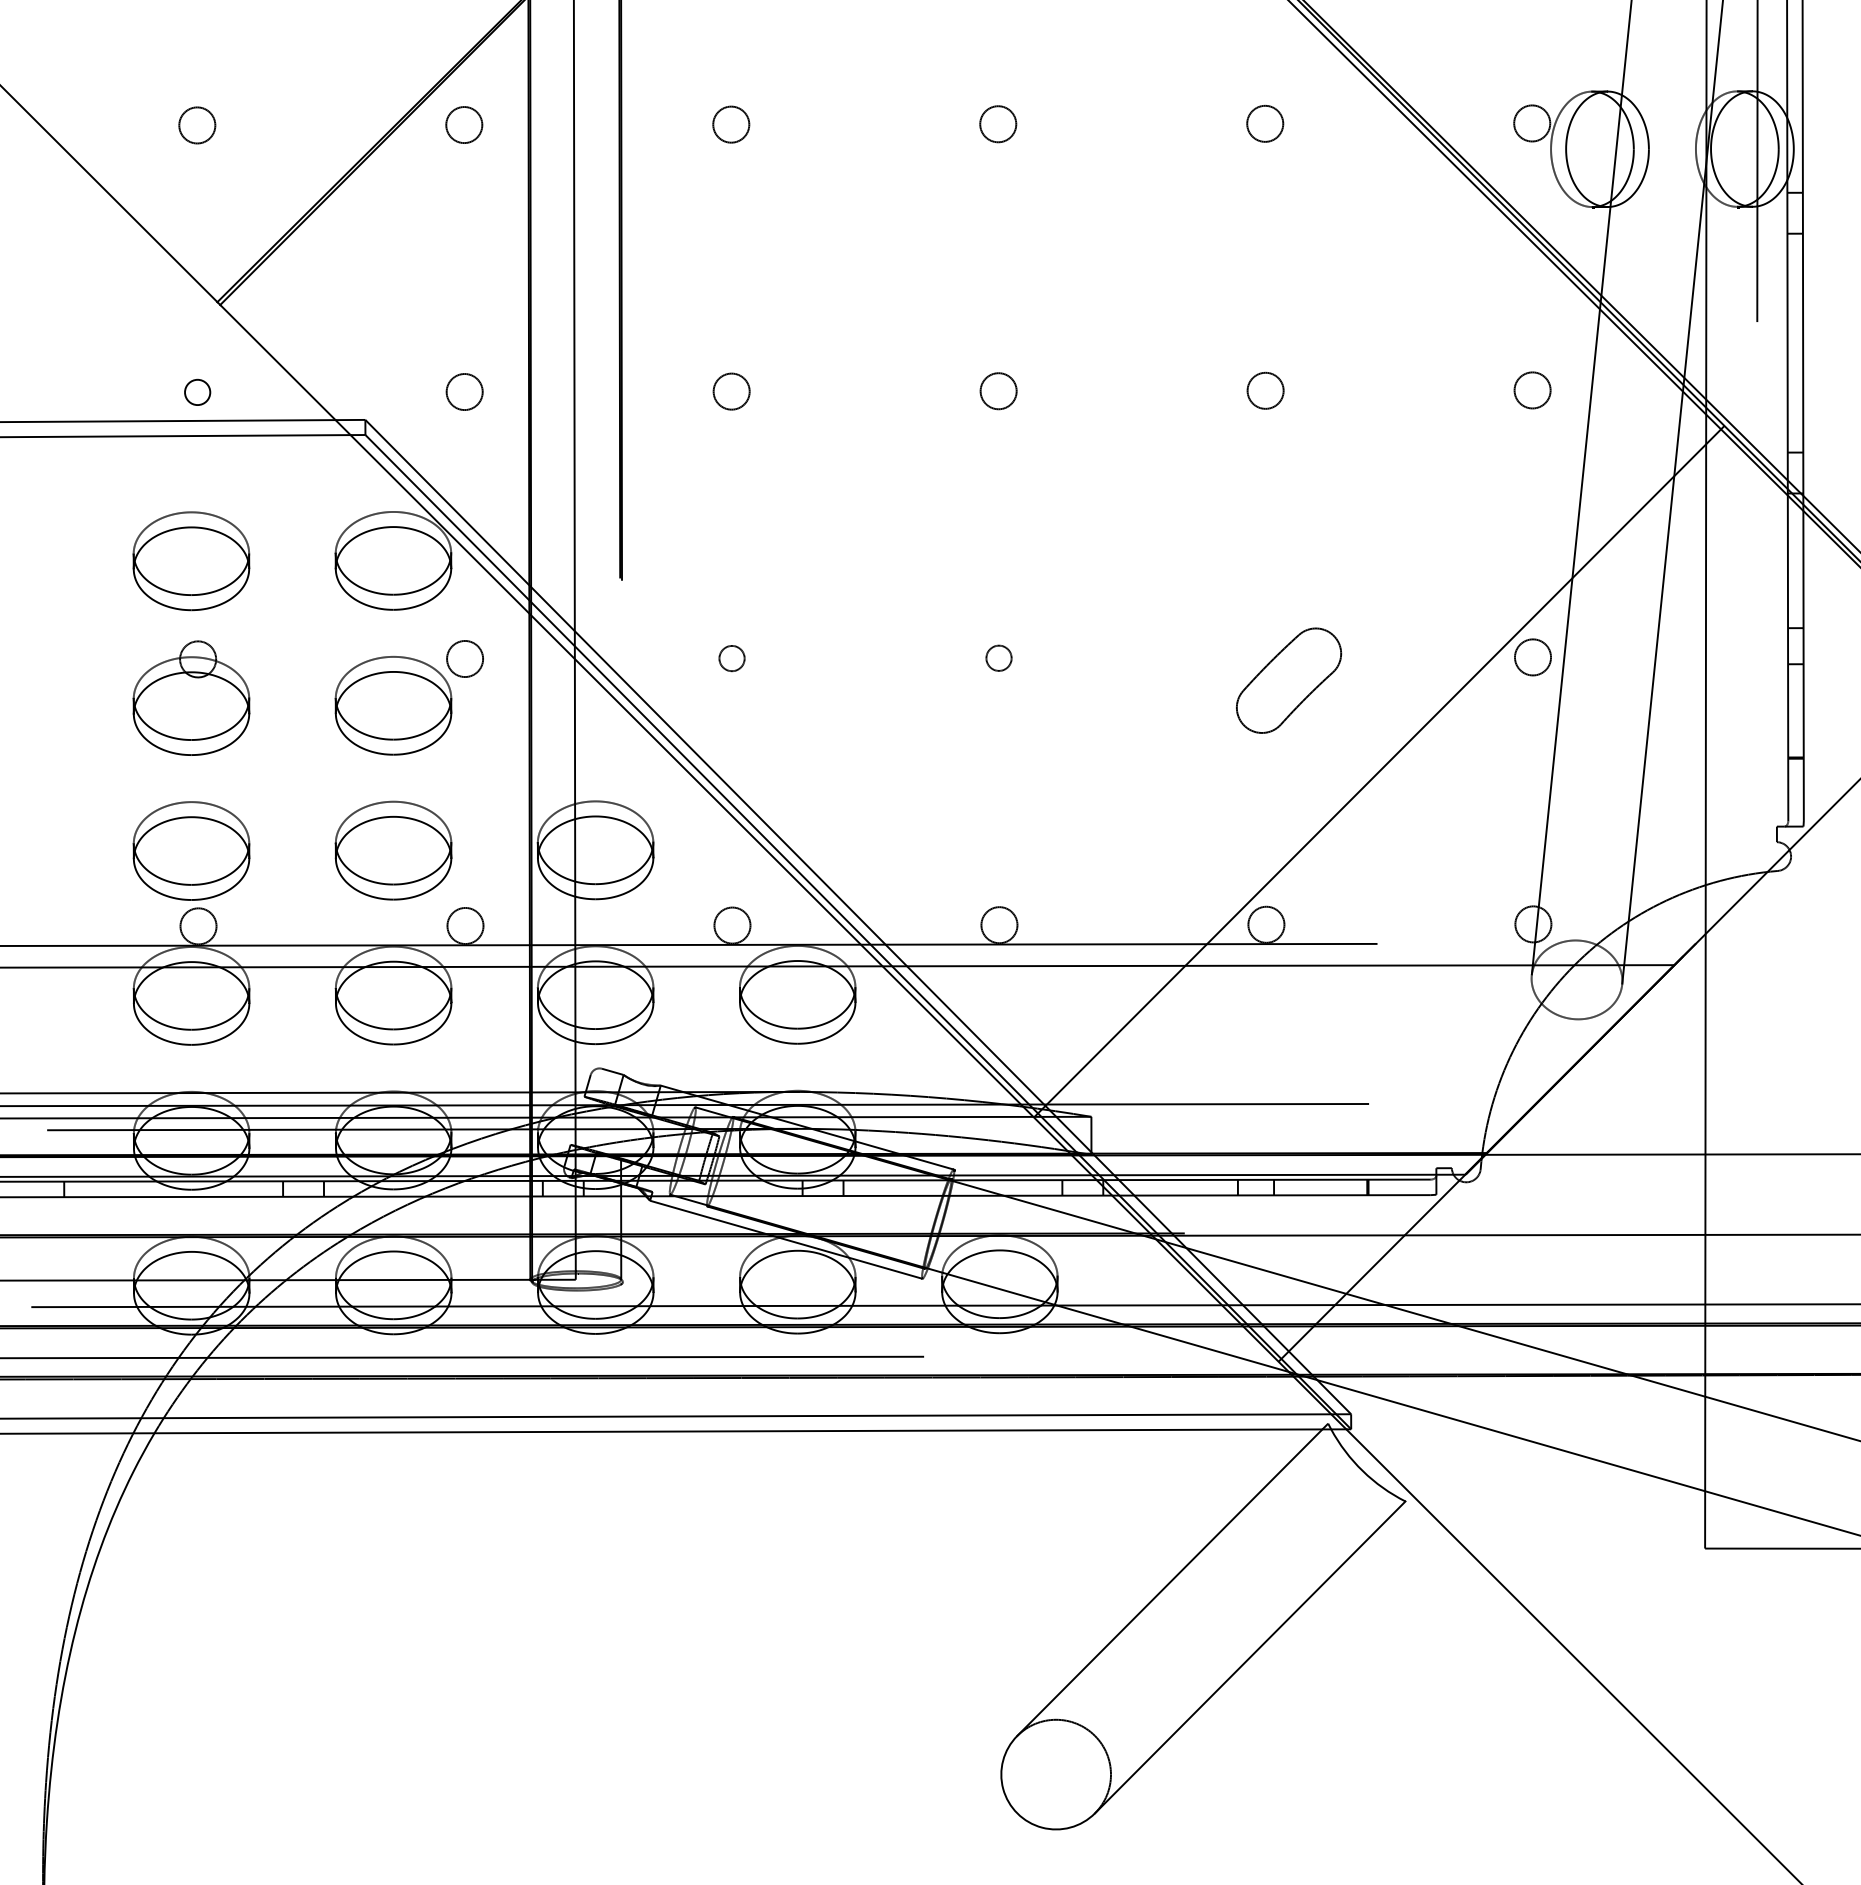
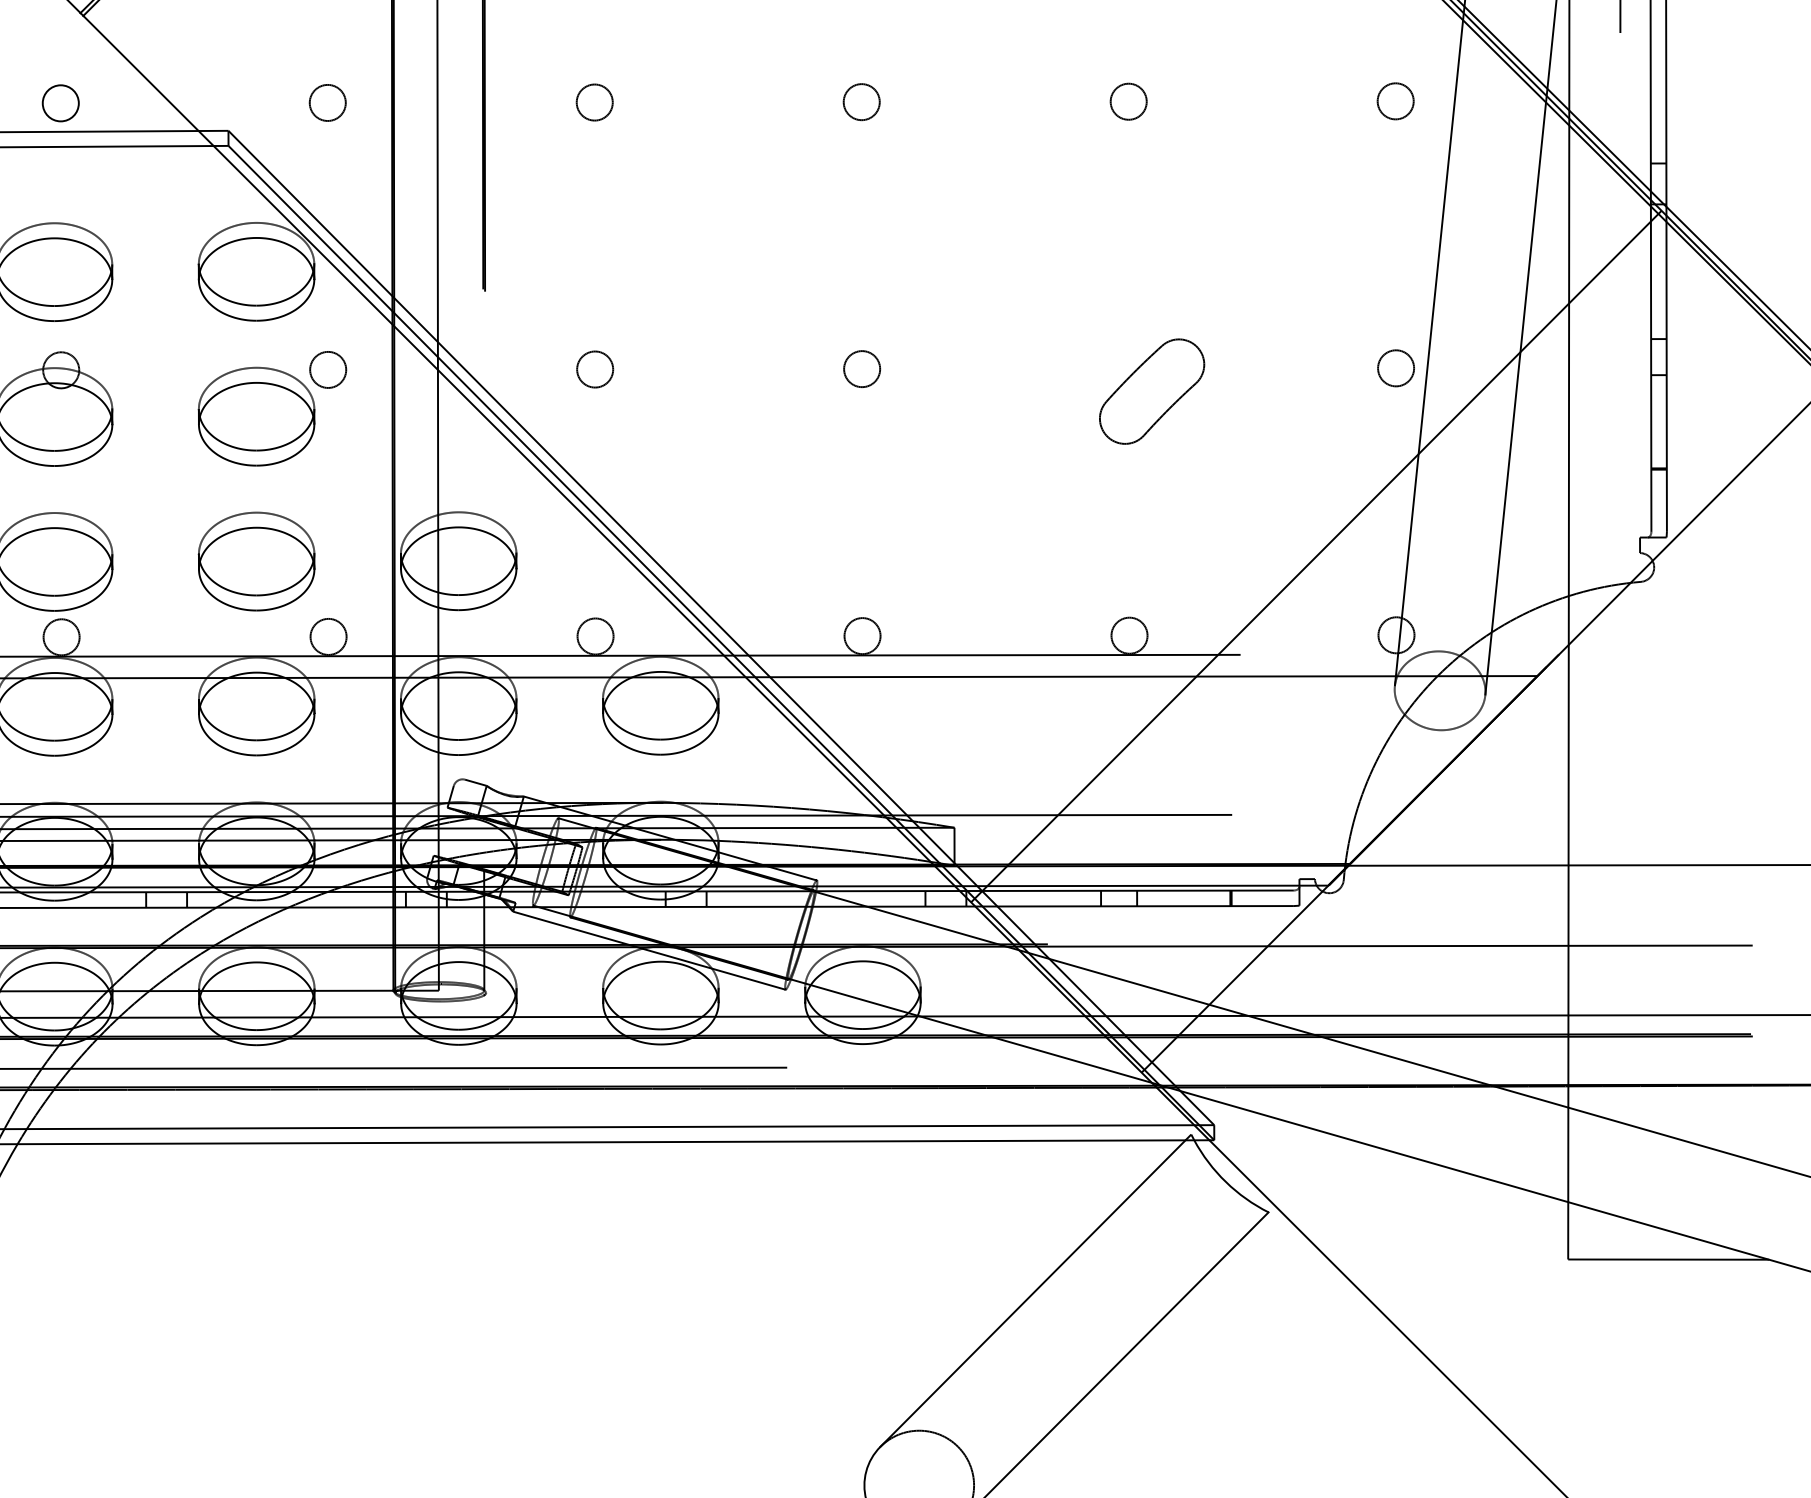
circle: (197, 392) -> (60, 103), size x1.43
circle: (731, 658) -> (594, 369), size x1.43
circle: (998, 658) -> (861, 369), size x1.43
line: (1379, 771) -> (1316, 556), moved

